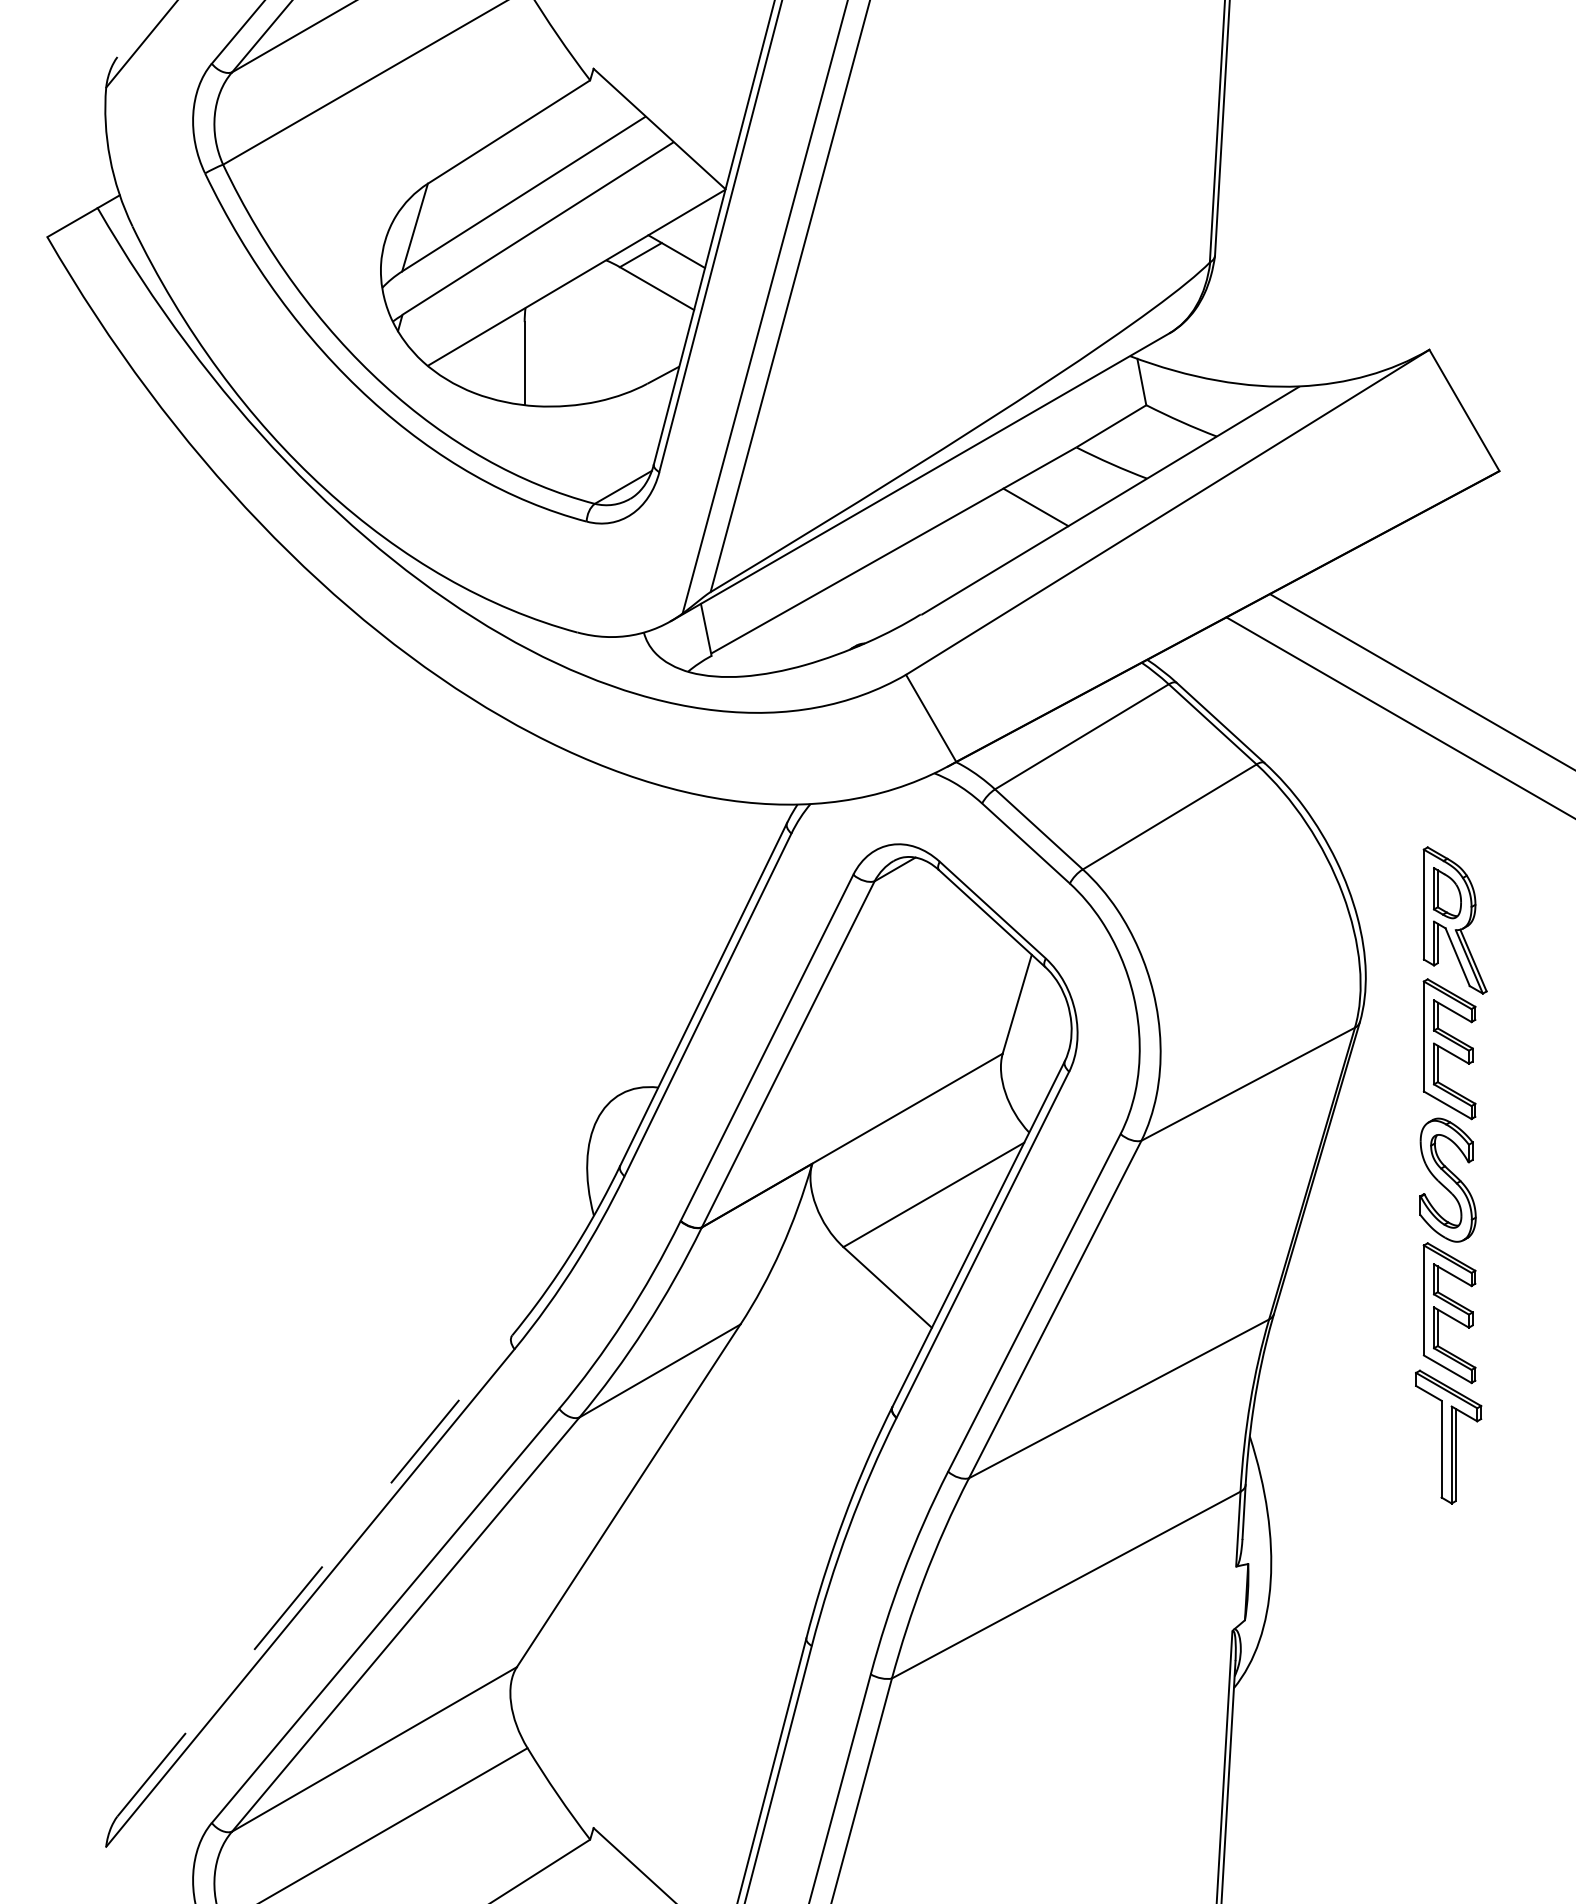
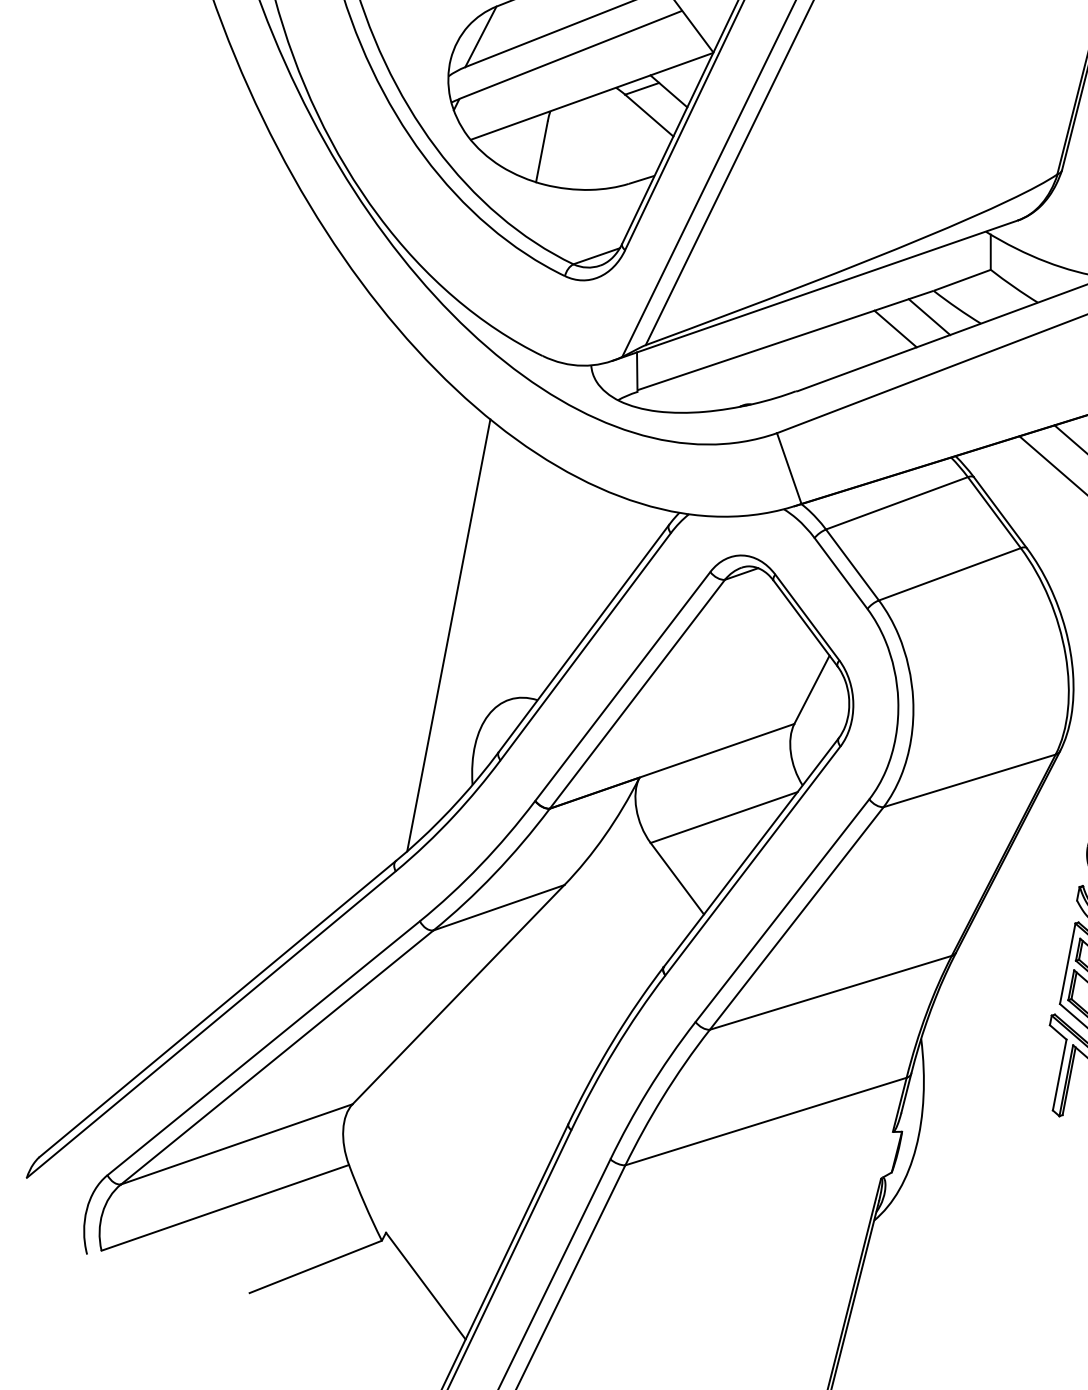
line: (1077, 482) -> (929, 316), added
line: (524, 1024) -> (448, 635), added
line: (315, 1575) -> (218, 1008), dashed -> solid

